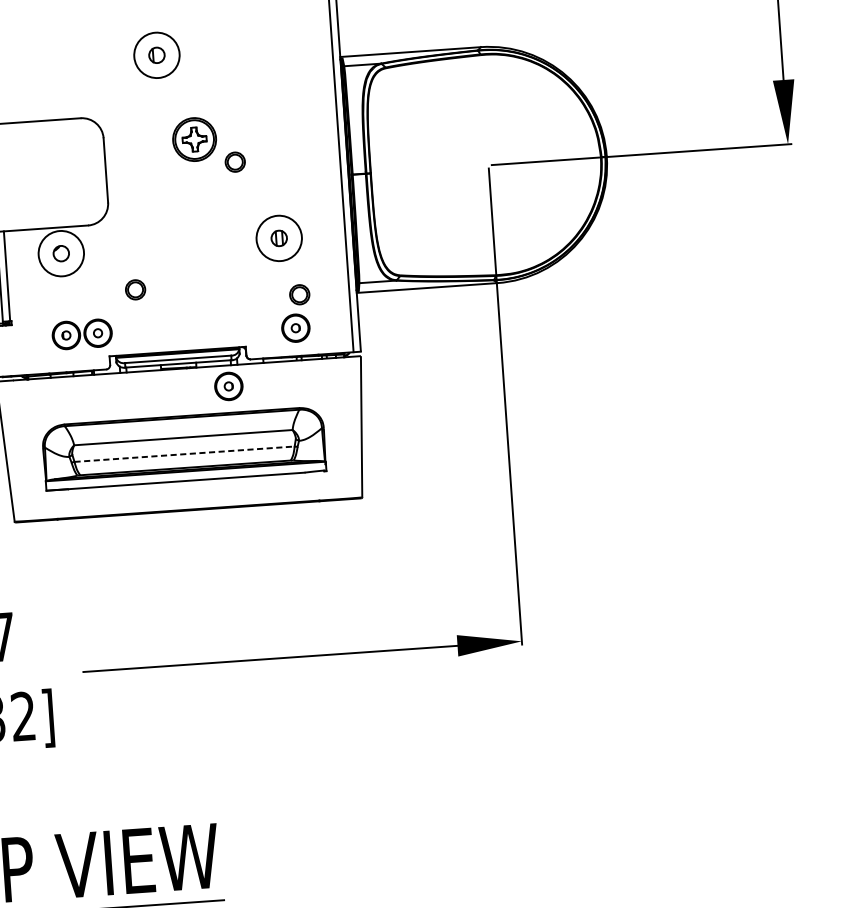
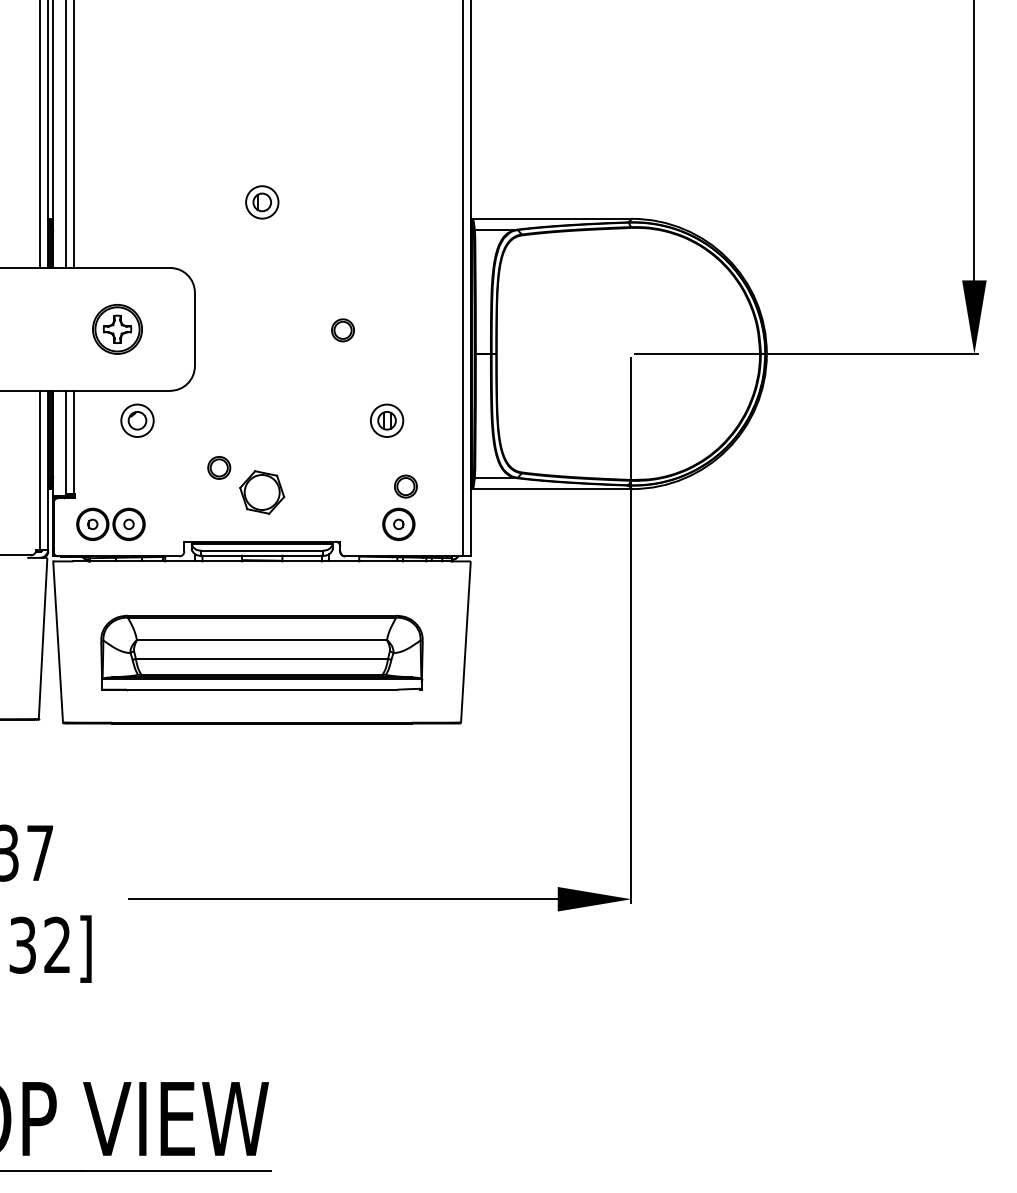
circle: (157, 55) -> (262, 202), size x0.62
part: (194, 139) -> (117, 329), moved
circle: (278, 238) -> (386, 420), size x0.62
circle: (61, 253) -> (137, 420), size x0.62
part: (174, 308) -> (262, 492), added
part: (81, 333) -> (110, 523), moved
part: (228, 385) -> (317, 584), removed
line: (185, 454) -> (262, 659), dashed -> solid

